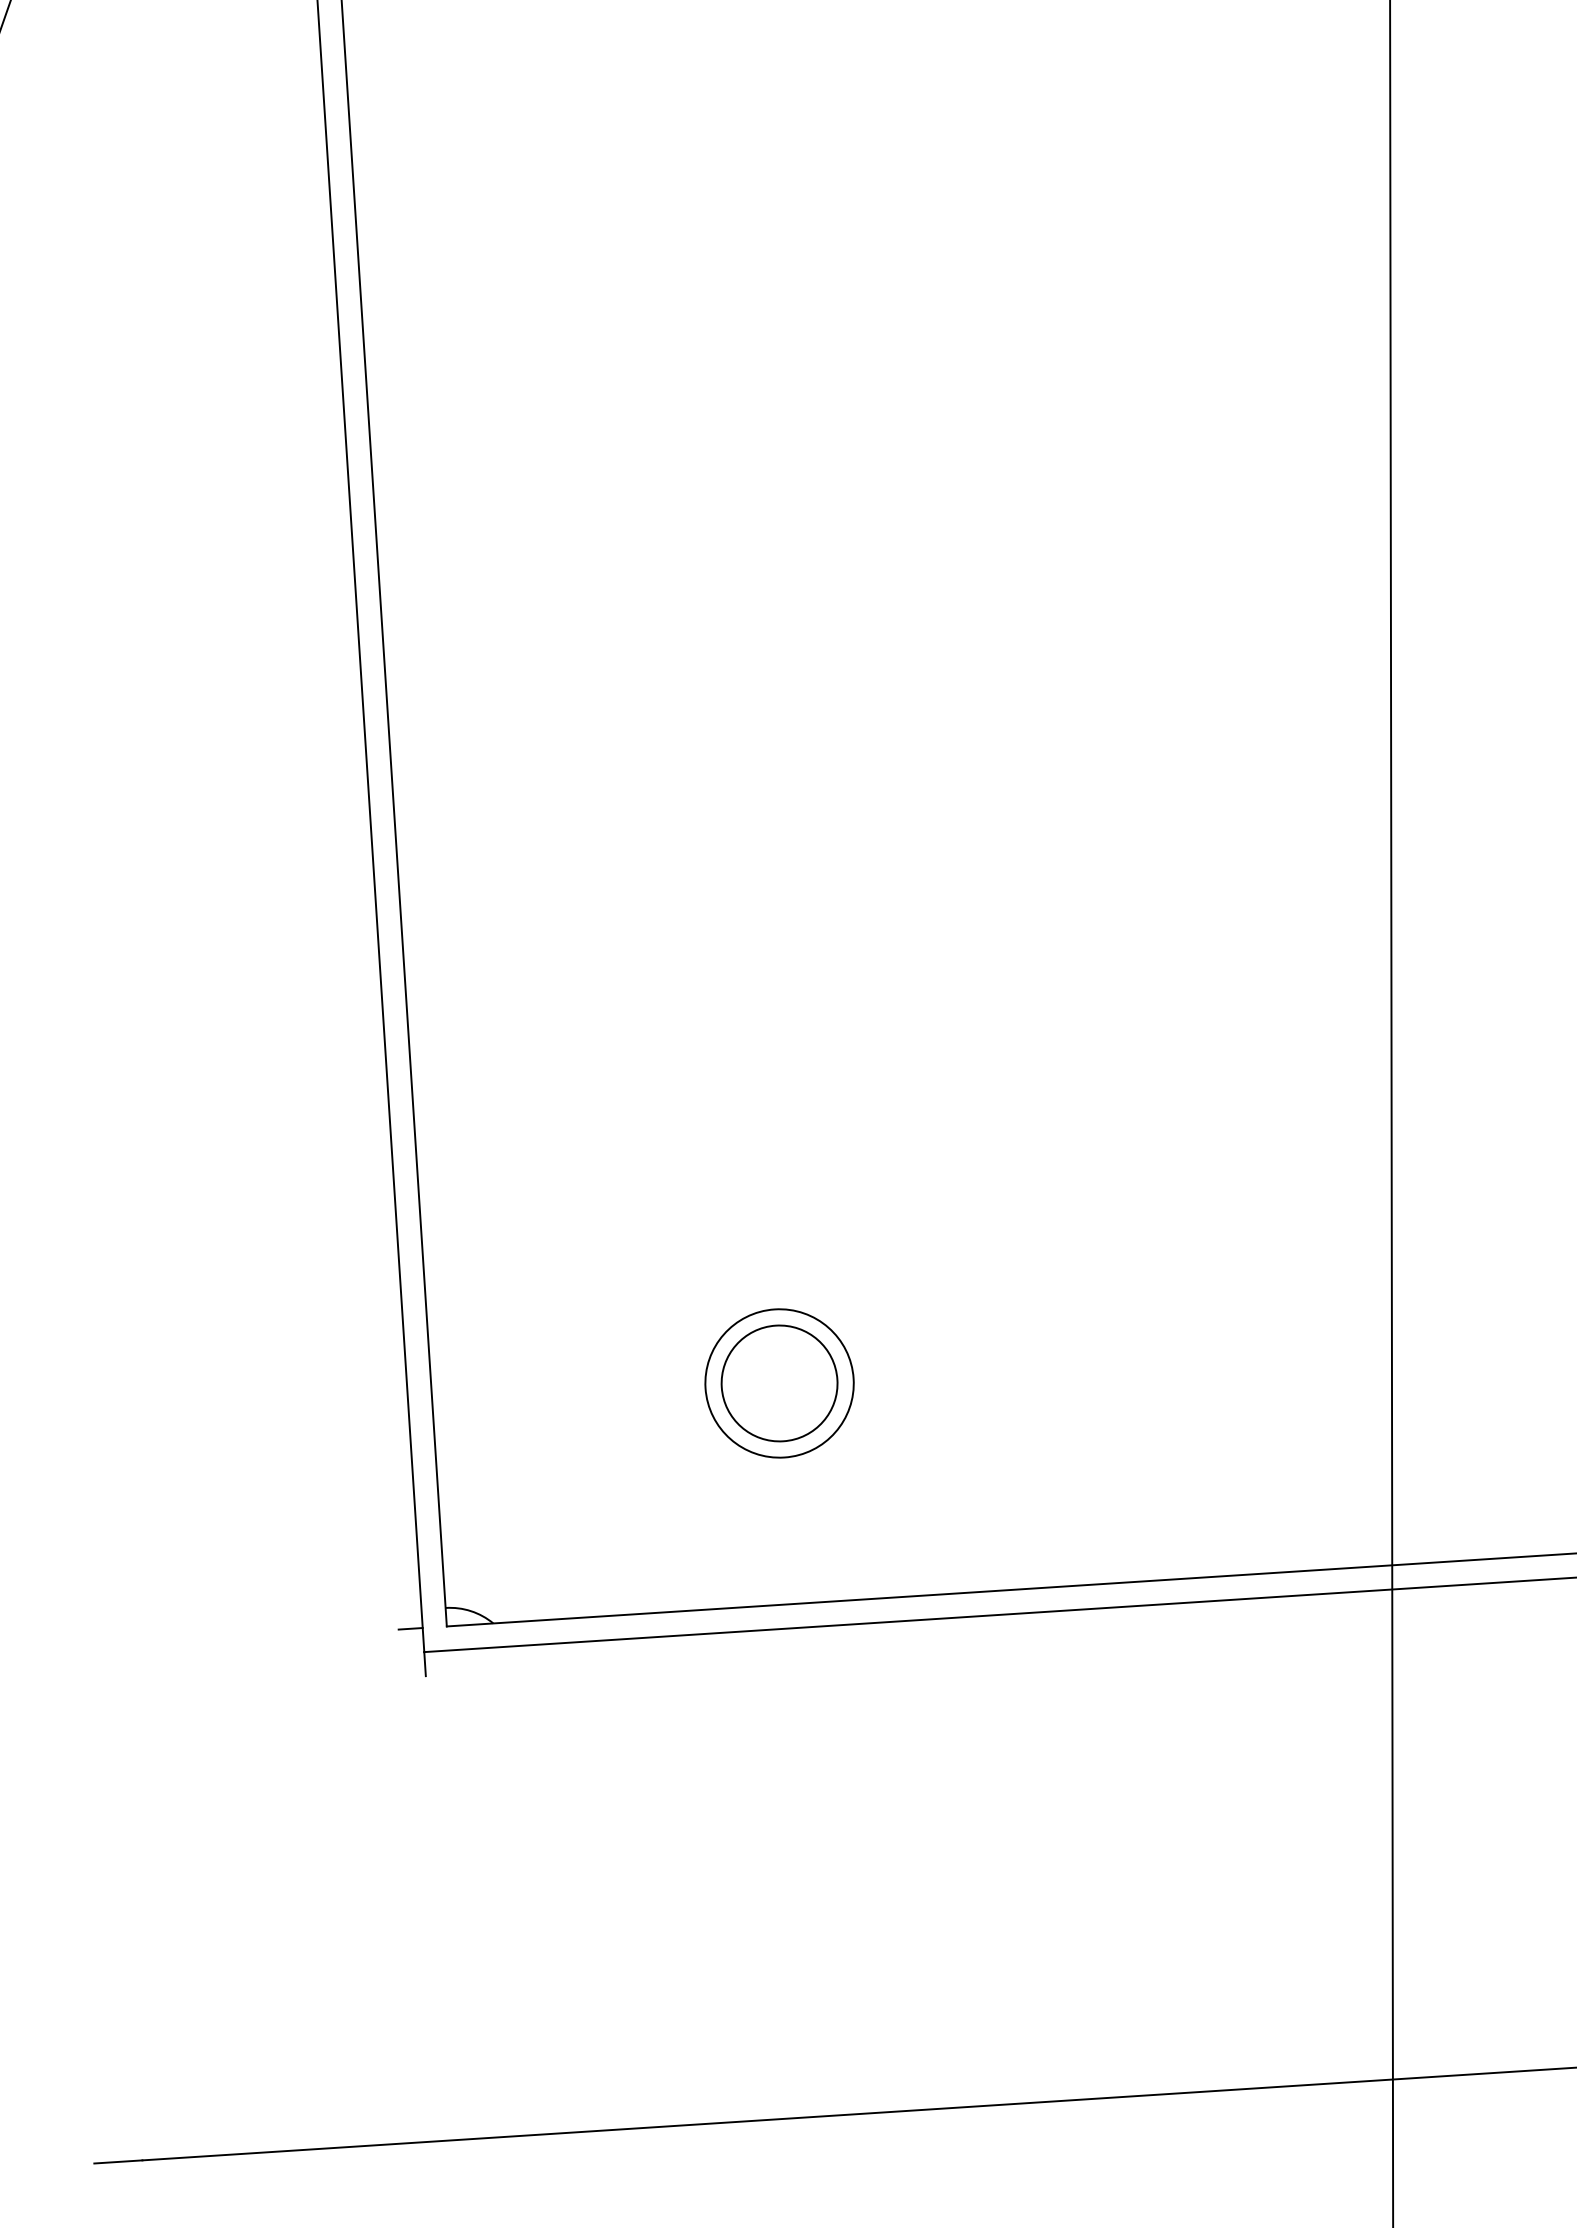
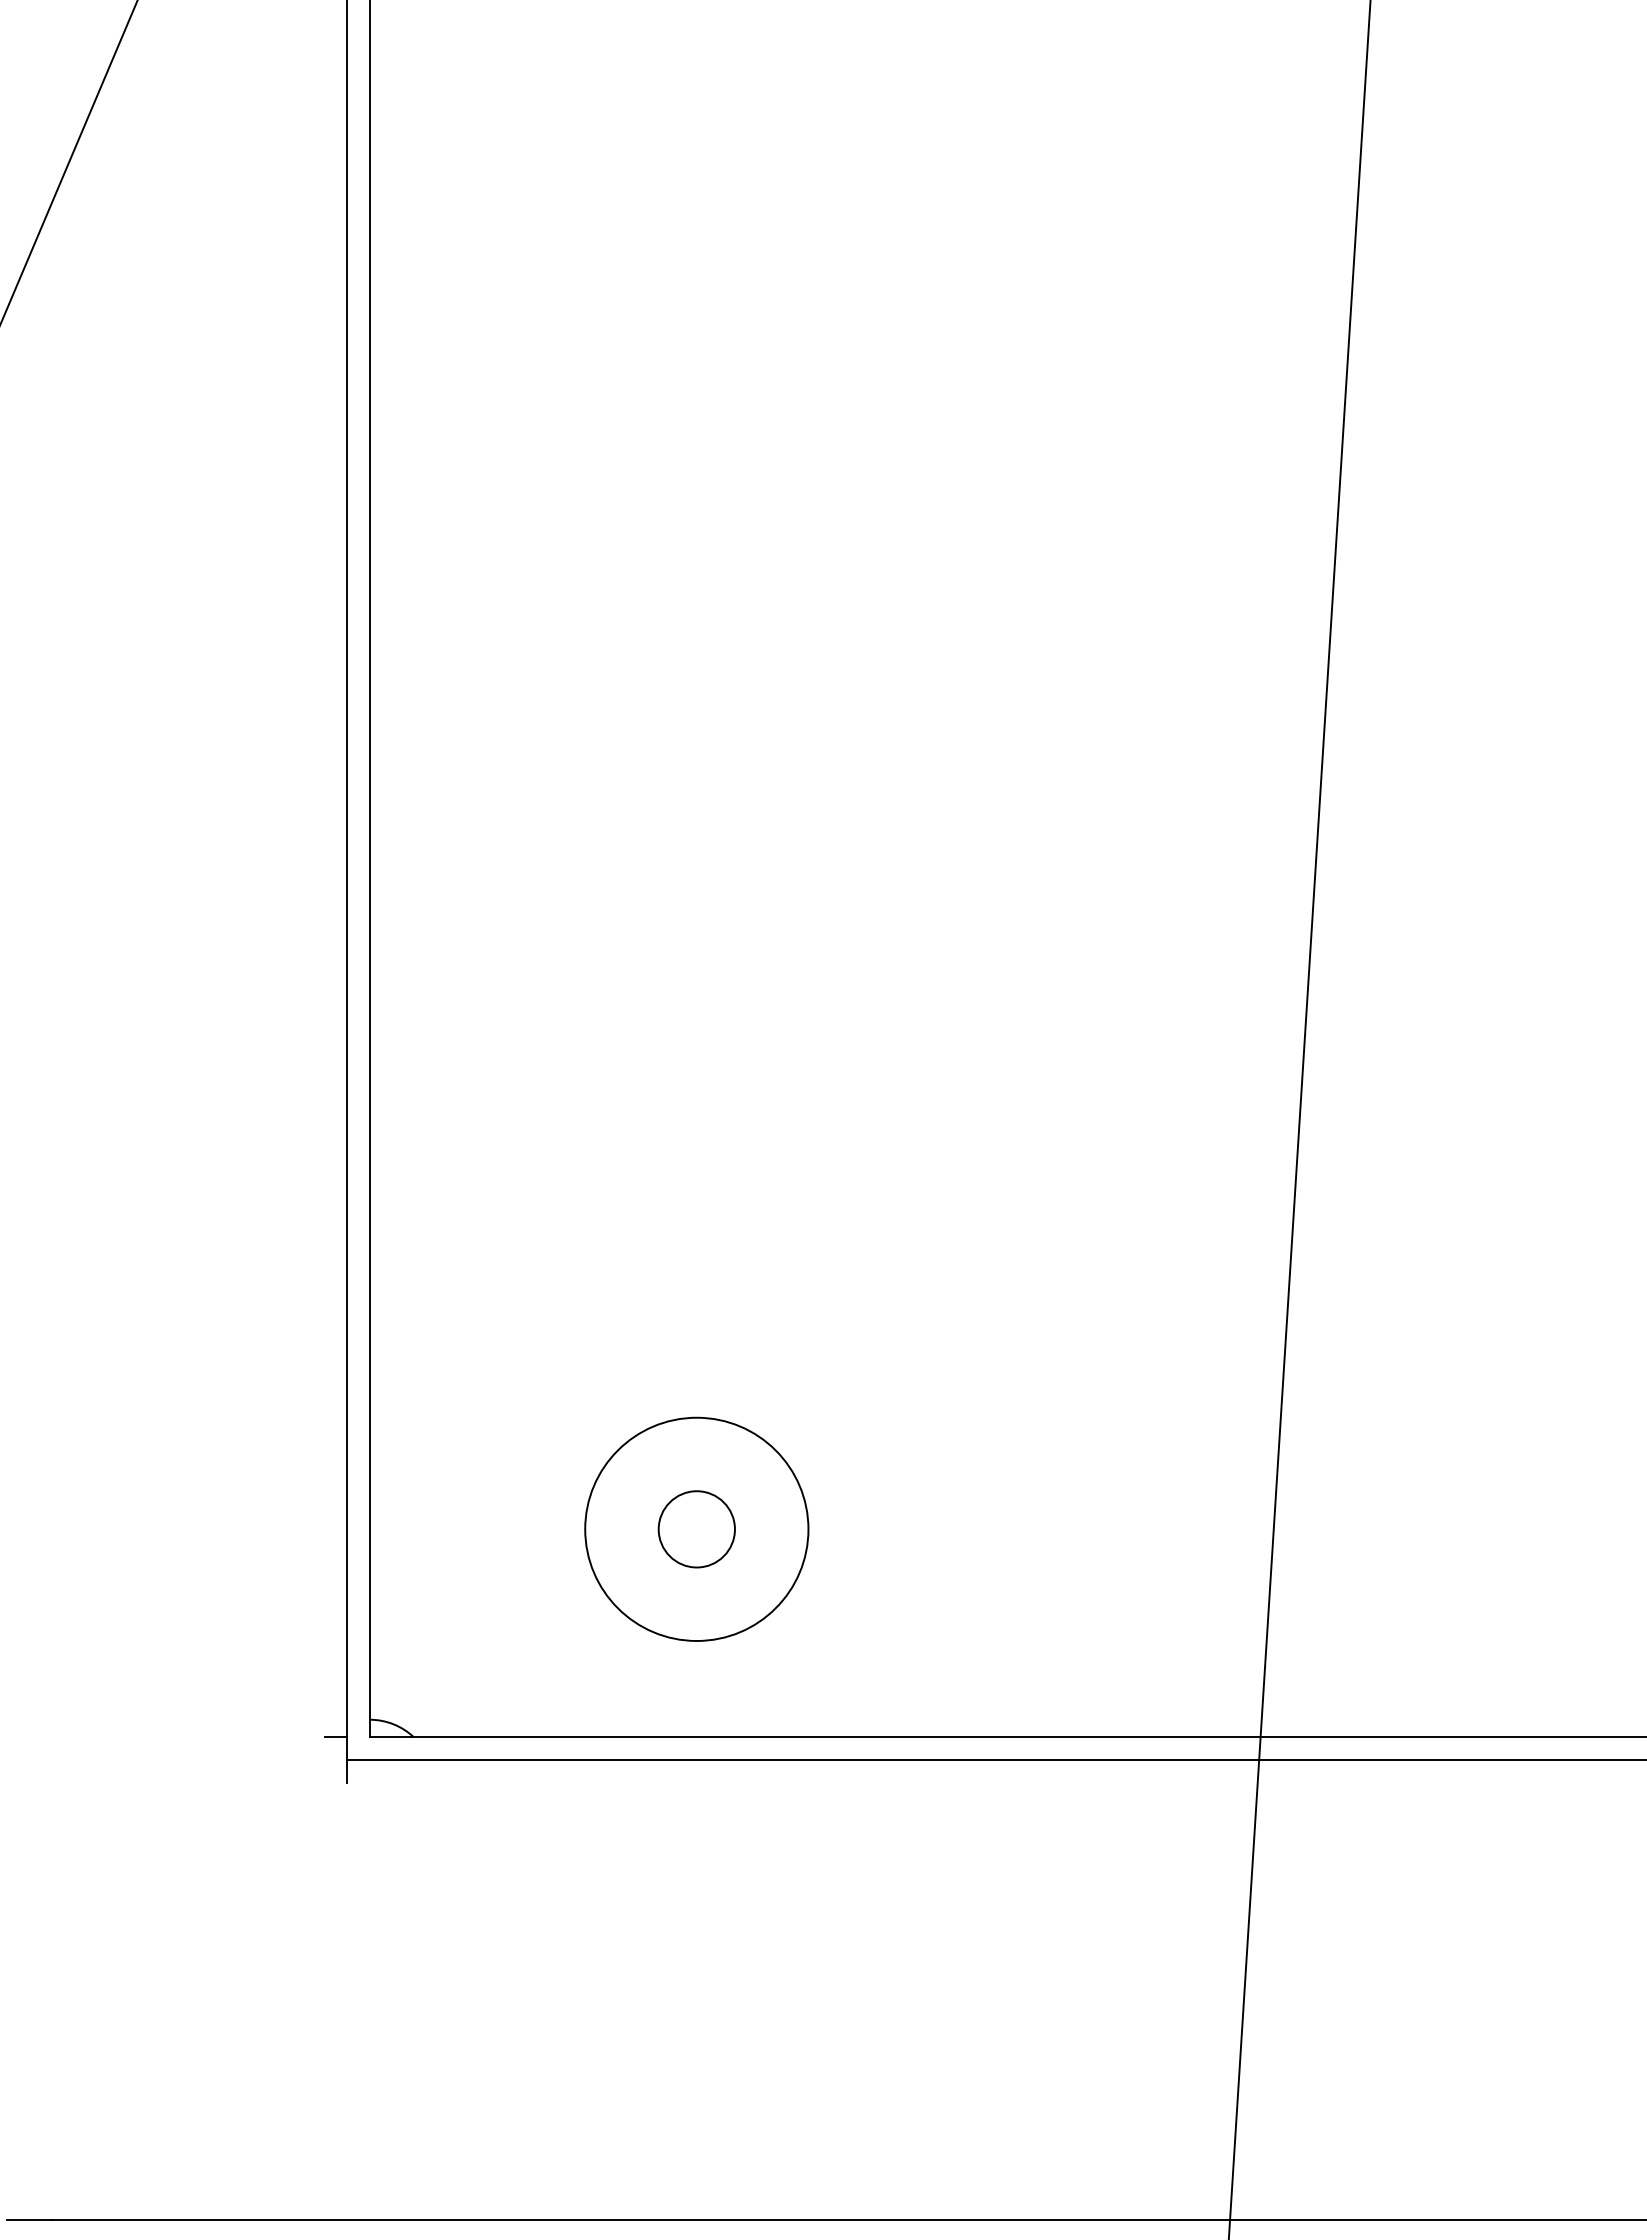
circle: (779, 1382) -> (696, 1528), size x0.7
circle: (779, 1383) -> (696, 1529), size x1.6

